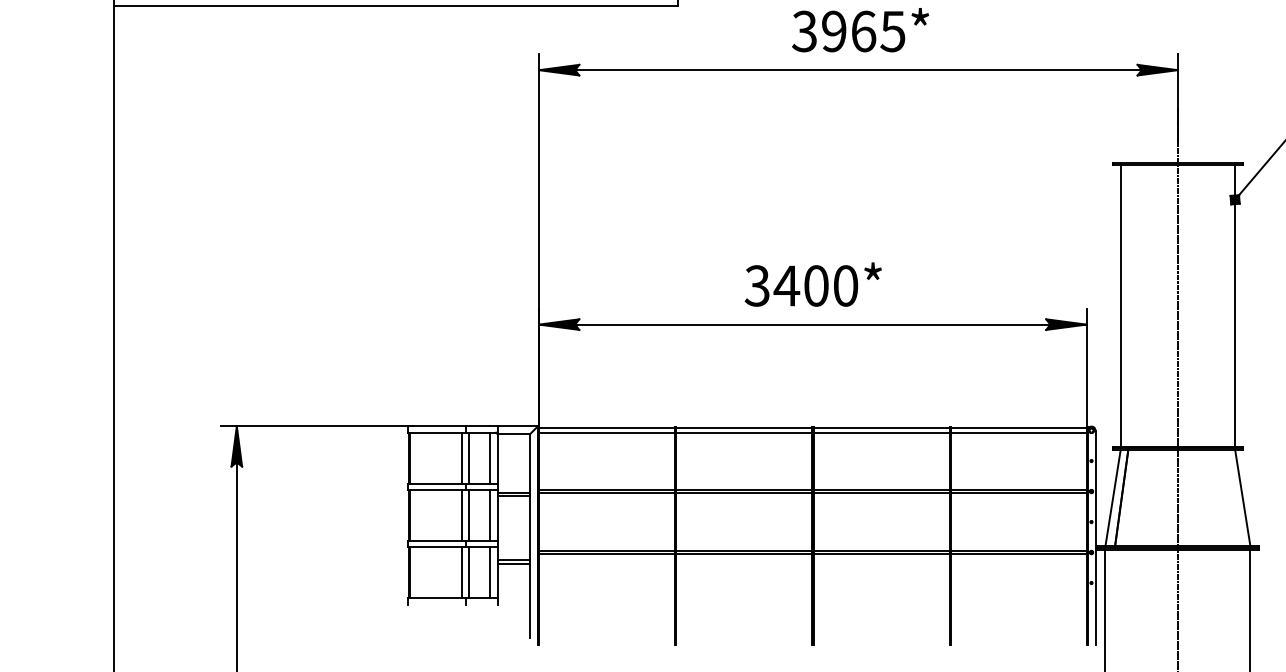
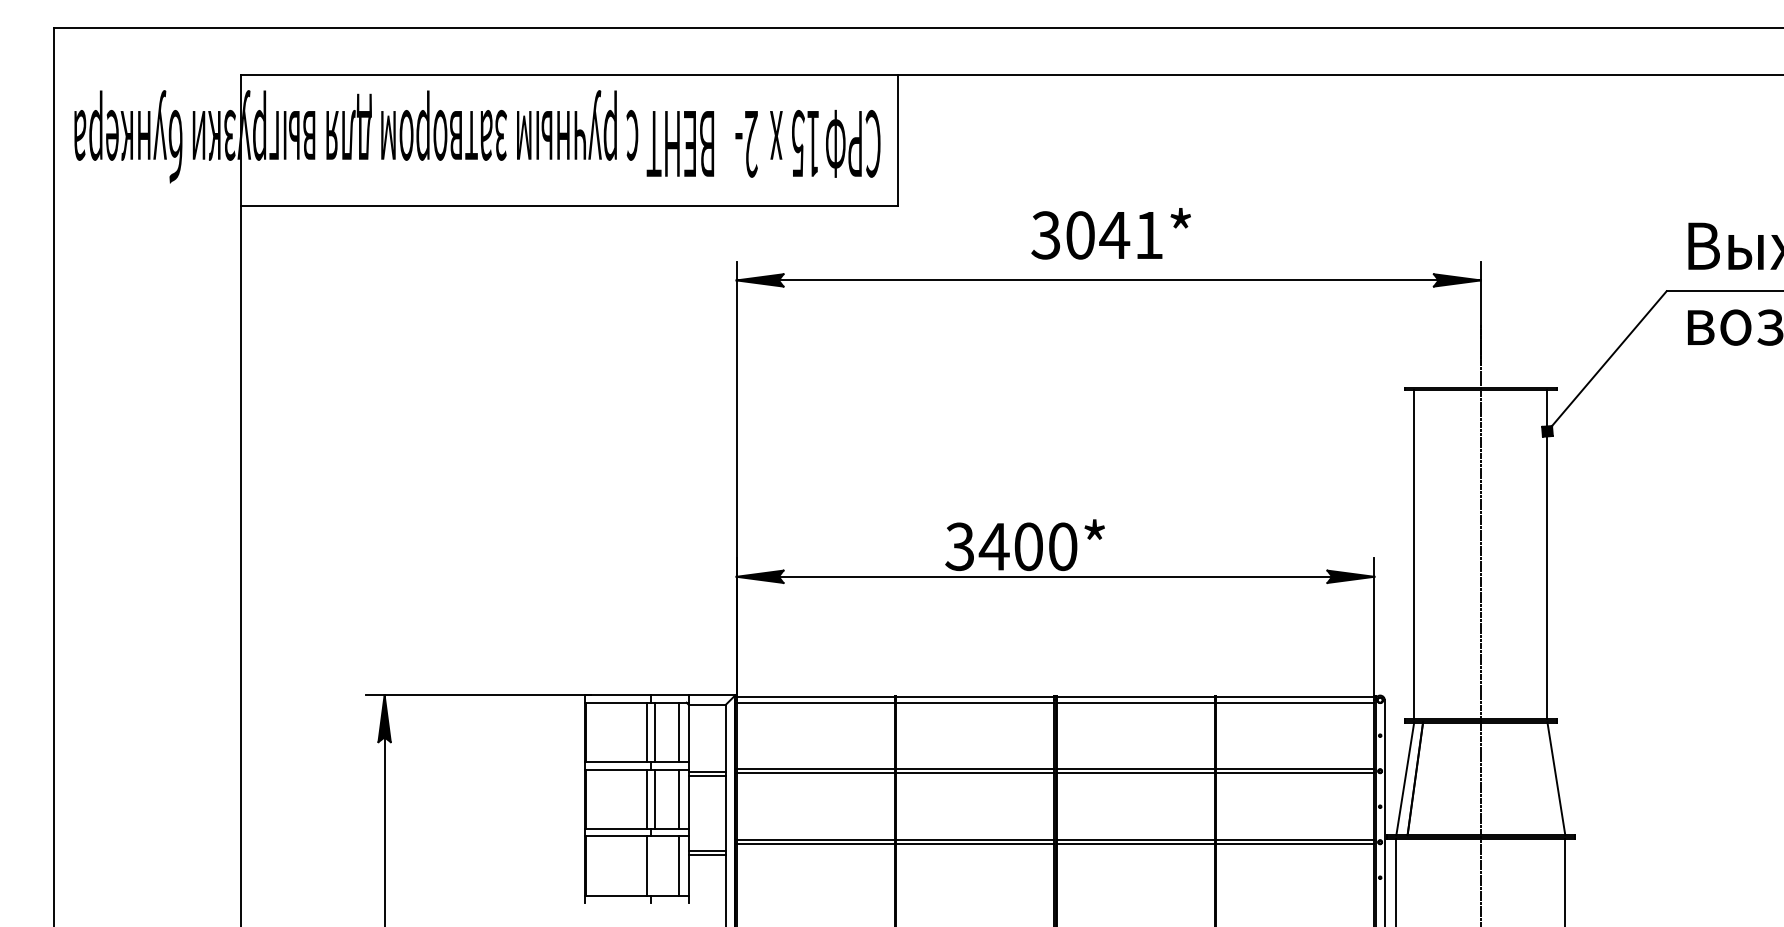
text: (863, 31) -> (1114, 235), 3965* -> 3041*
text: (812, 284) -> (1024, 544), moved
line: (468, 572) -> (654, 865), removed

